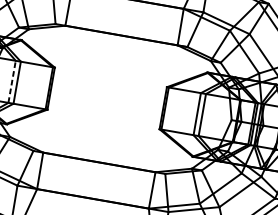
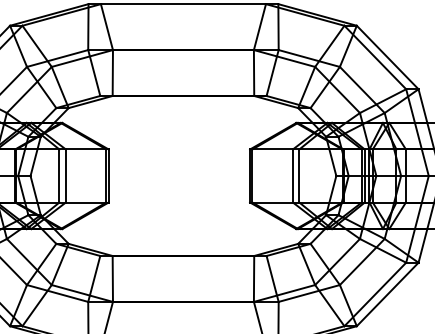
line: (12, 81) -> (59, 175), dashed -> solid

